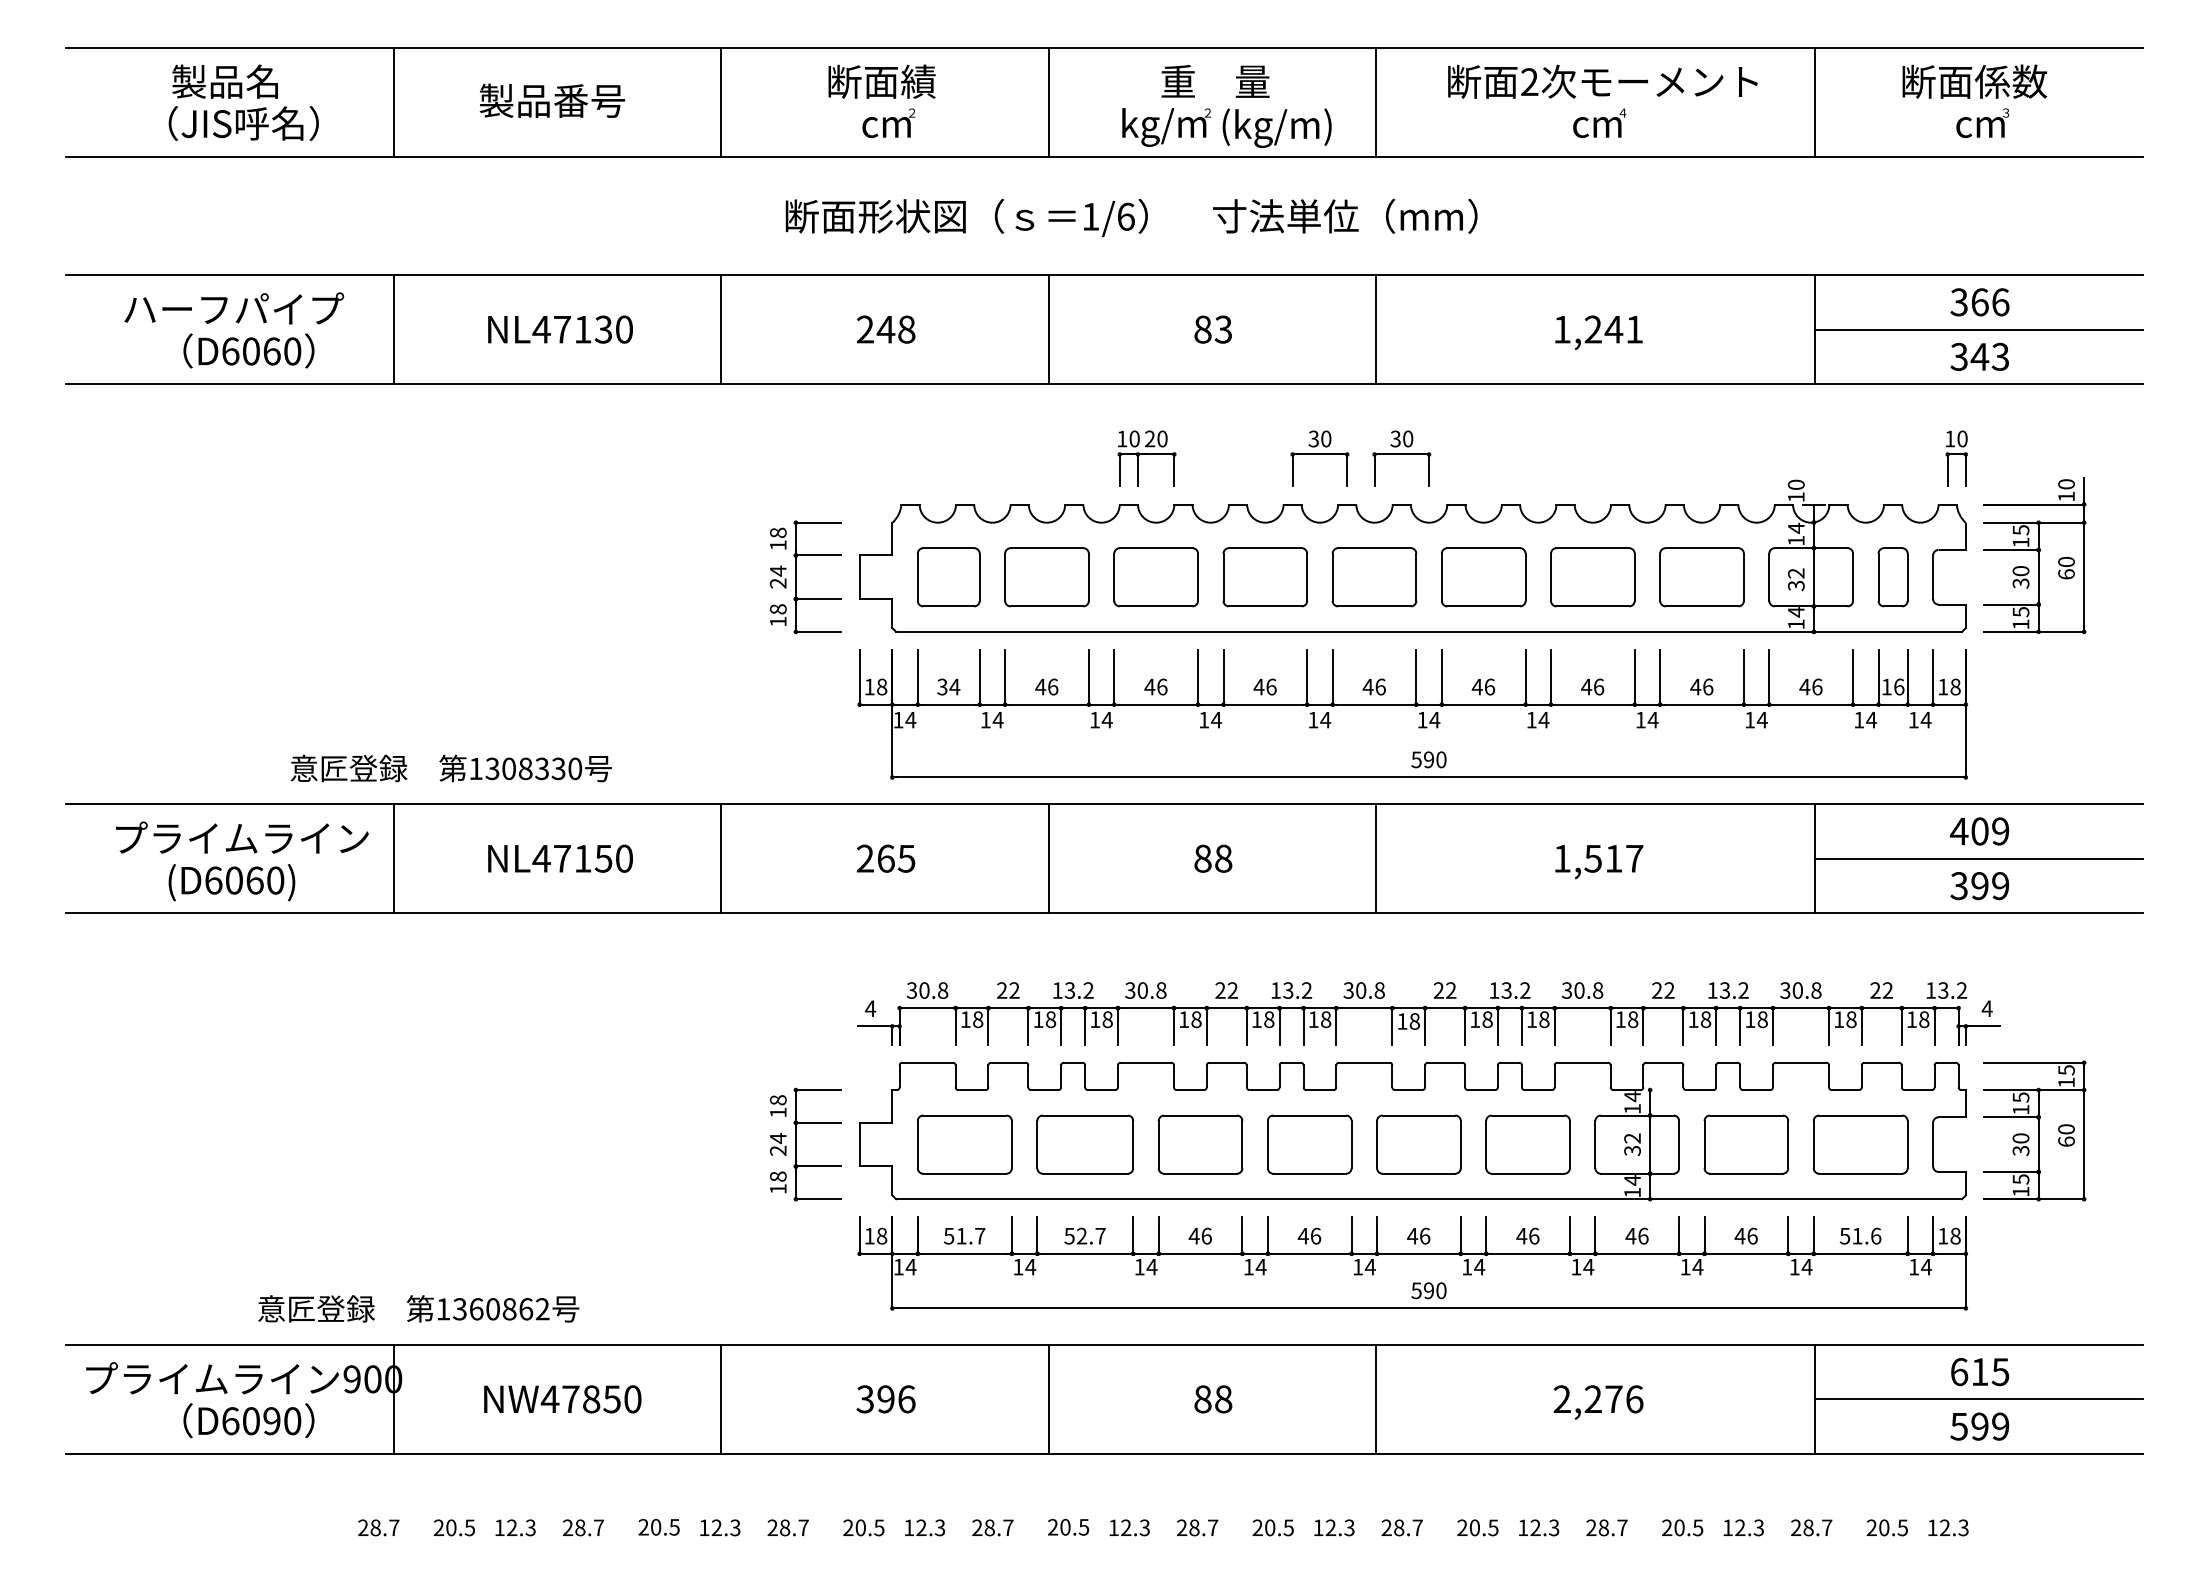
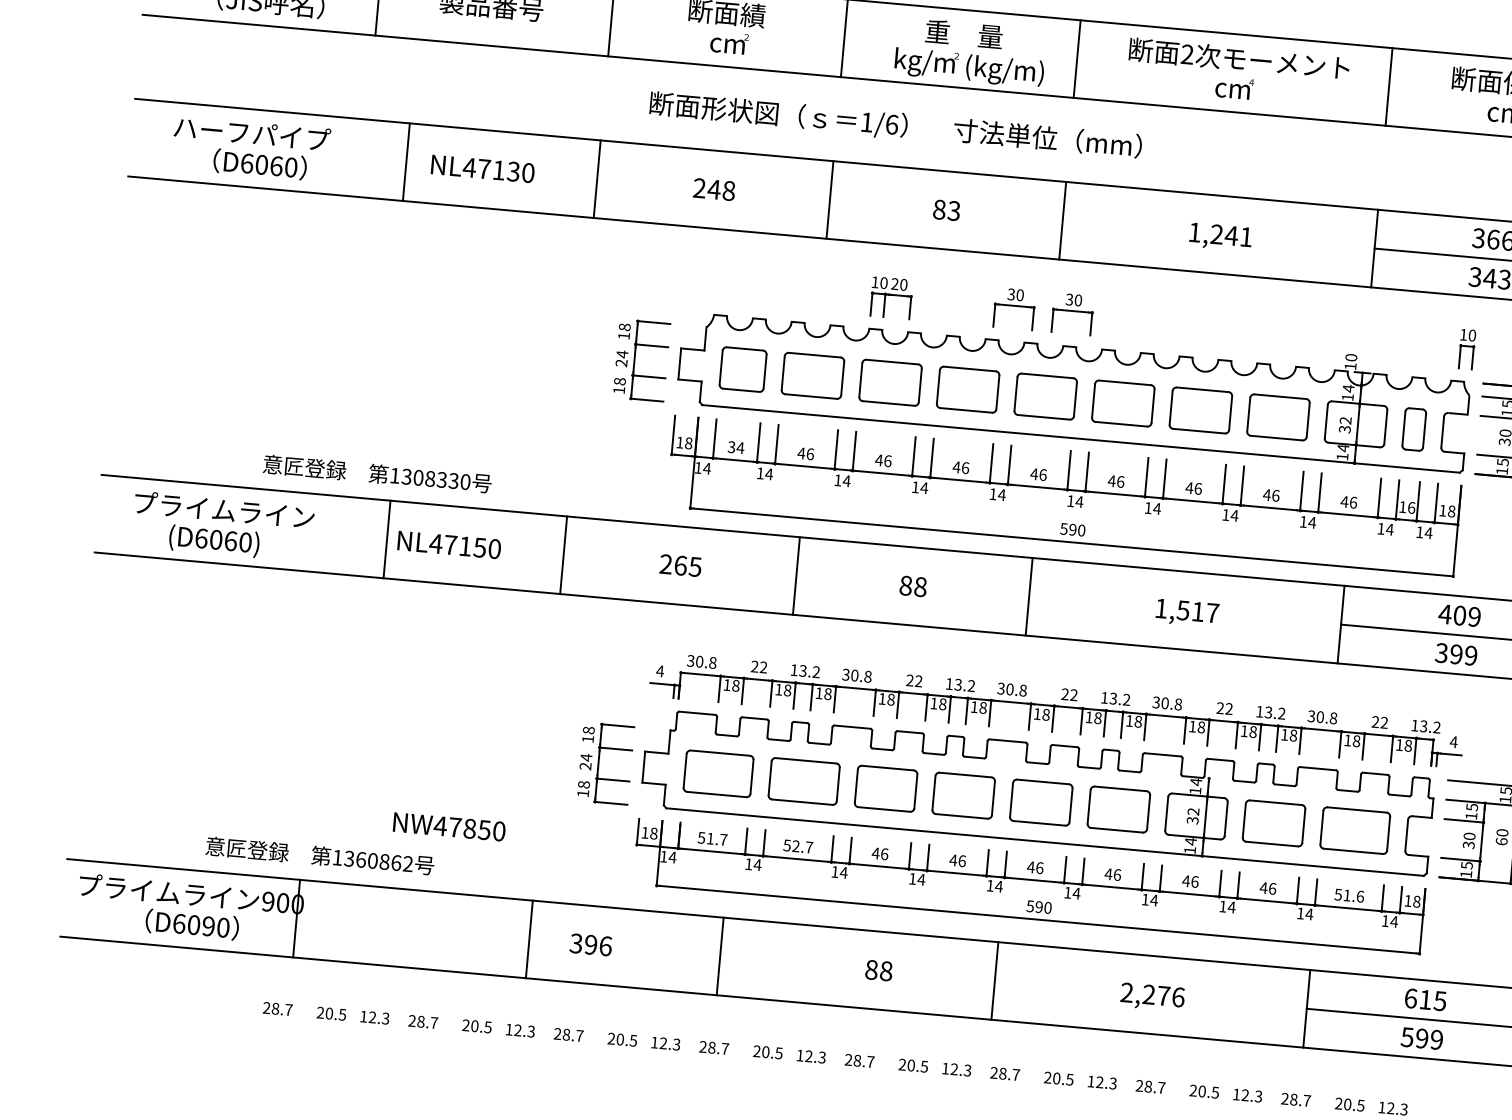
line: (393, 329) -> (406, 162), moved
line: (393, 858) -> (386, 539), moved
line: (1048, 1398) -> (720, 955), moved
text: (562, 1399) -> (449, 827), moved
text: (885, 1399) -> (590, 944), moved

